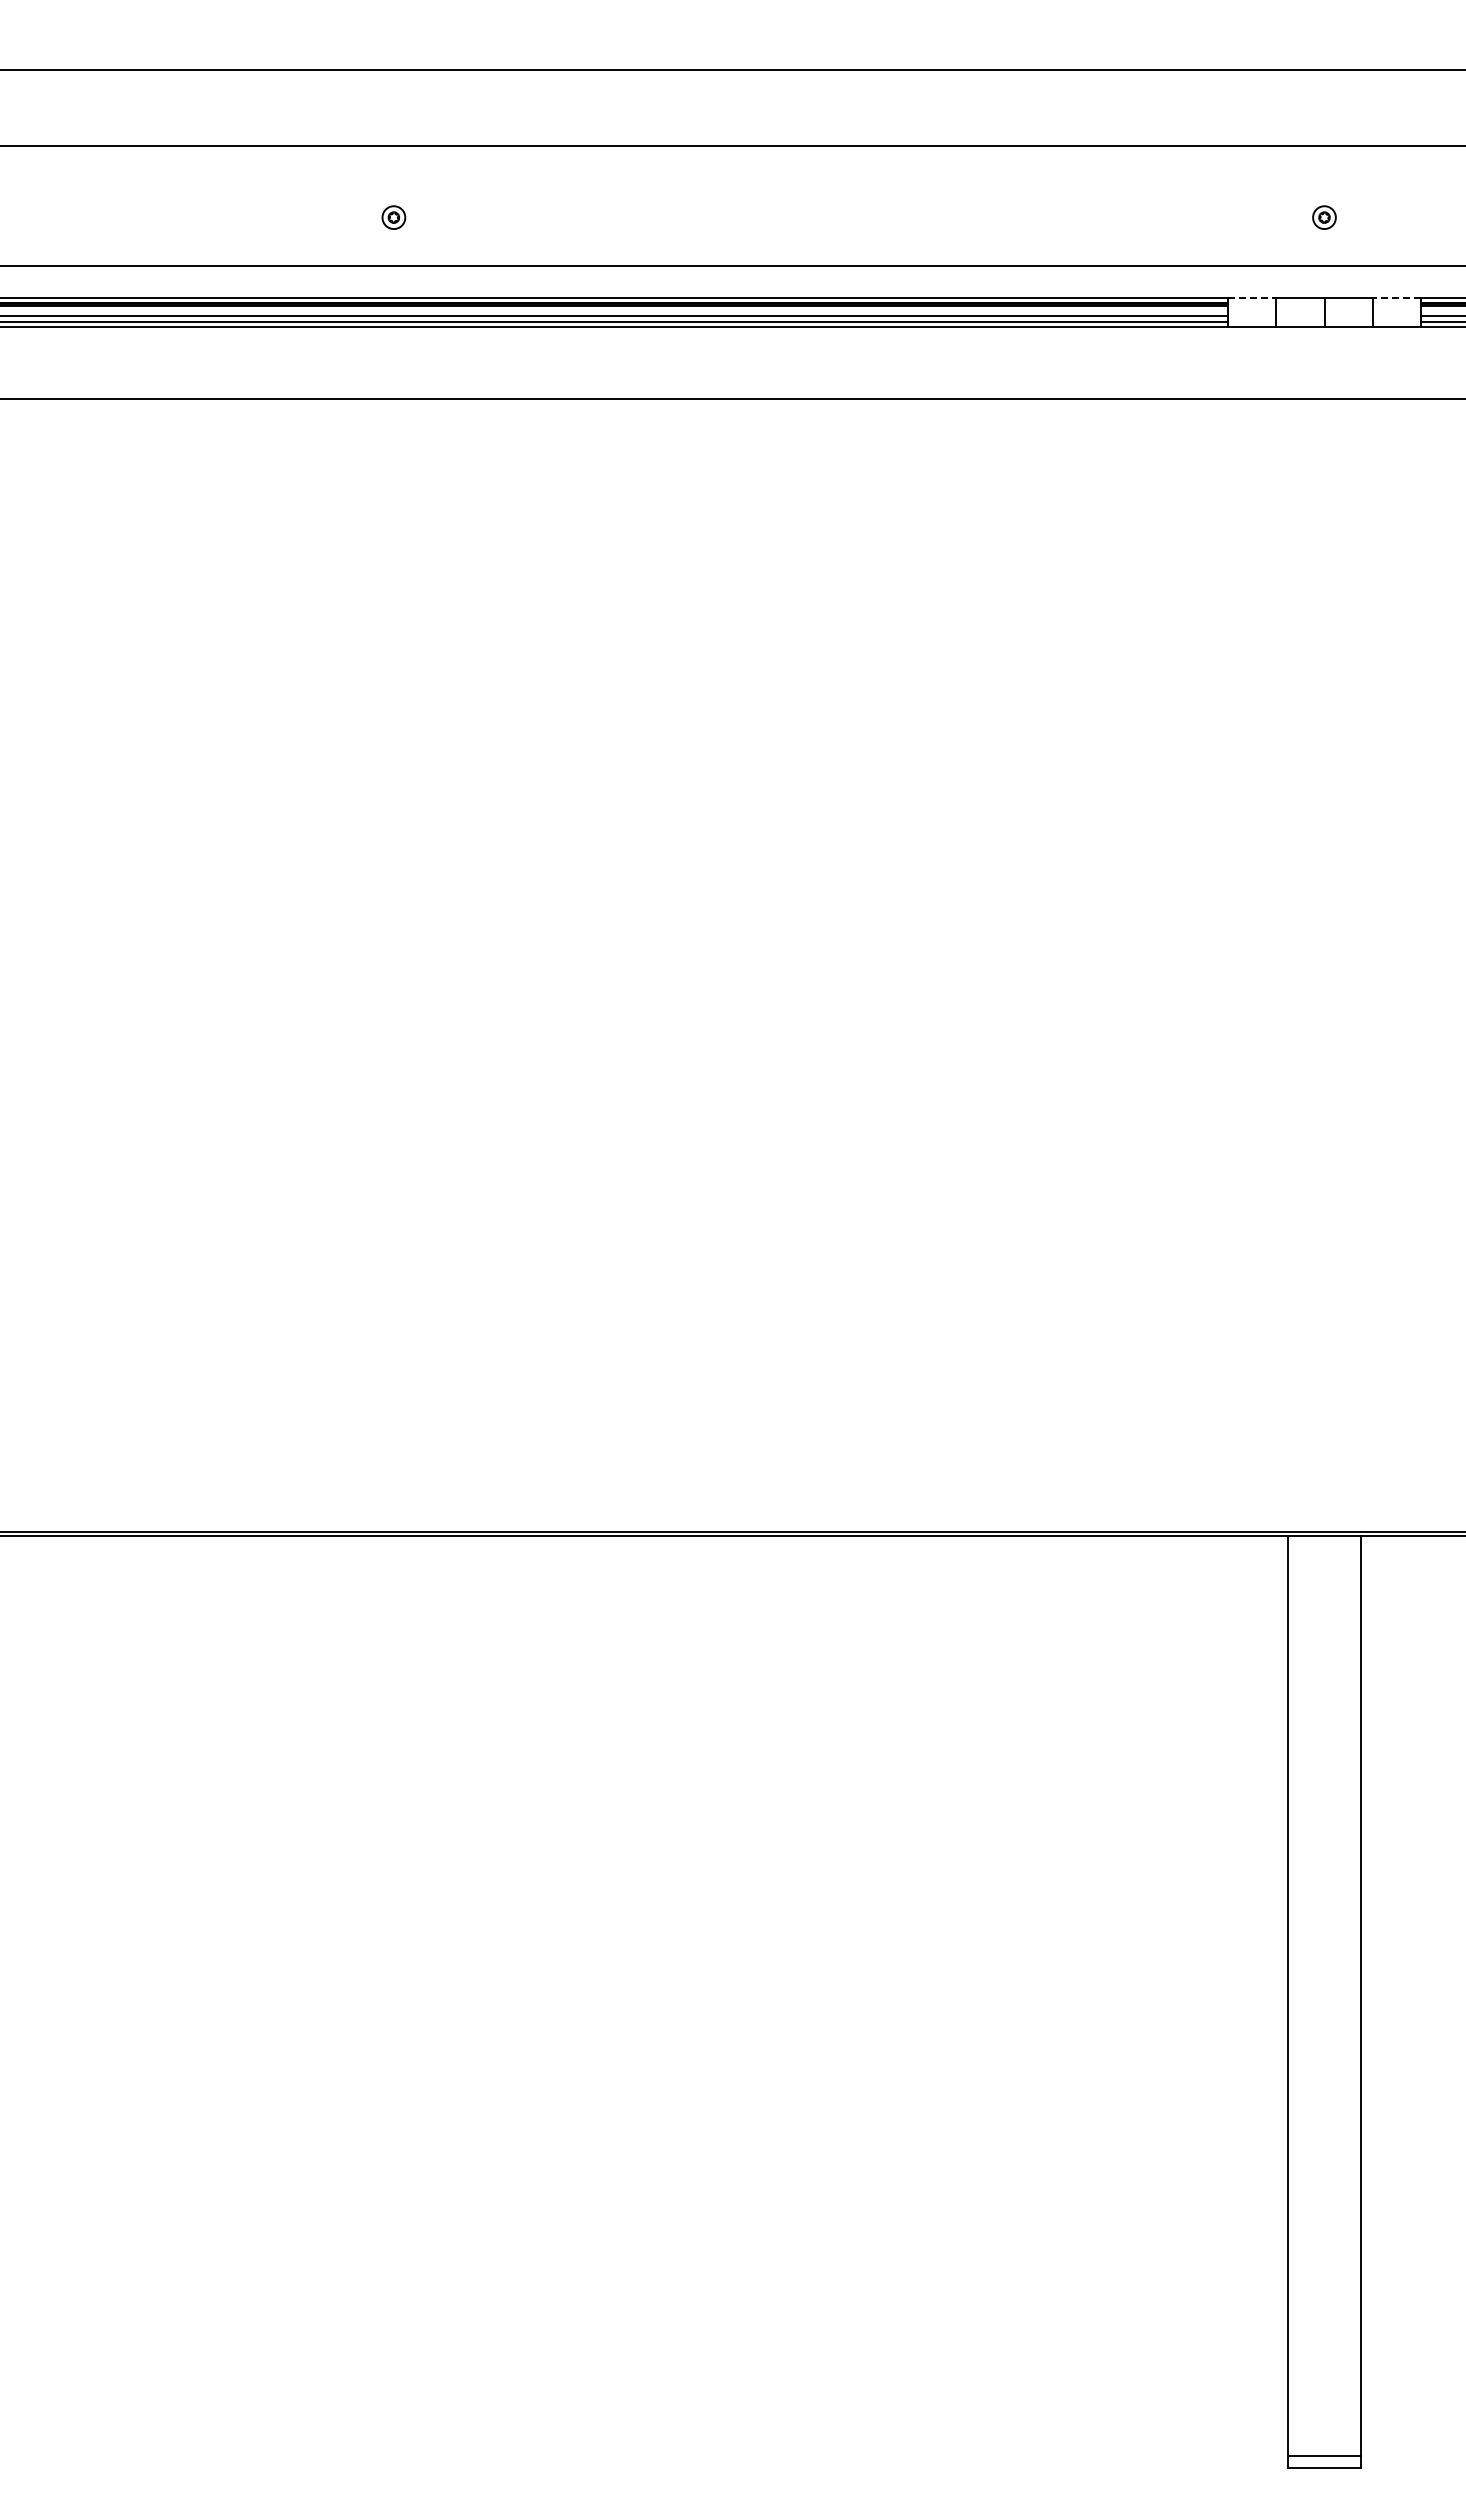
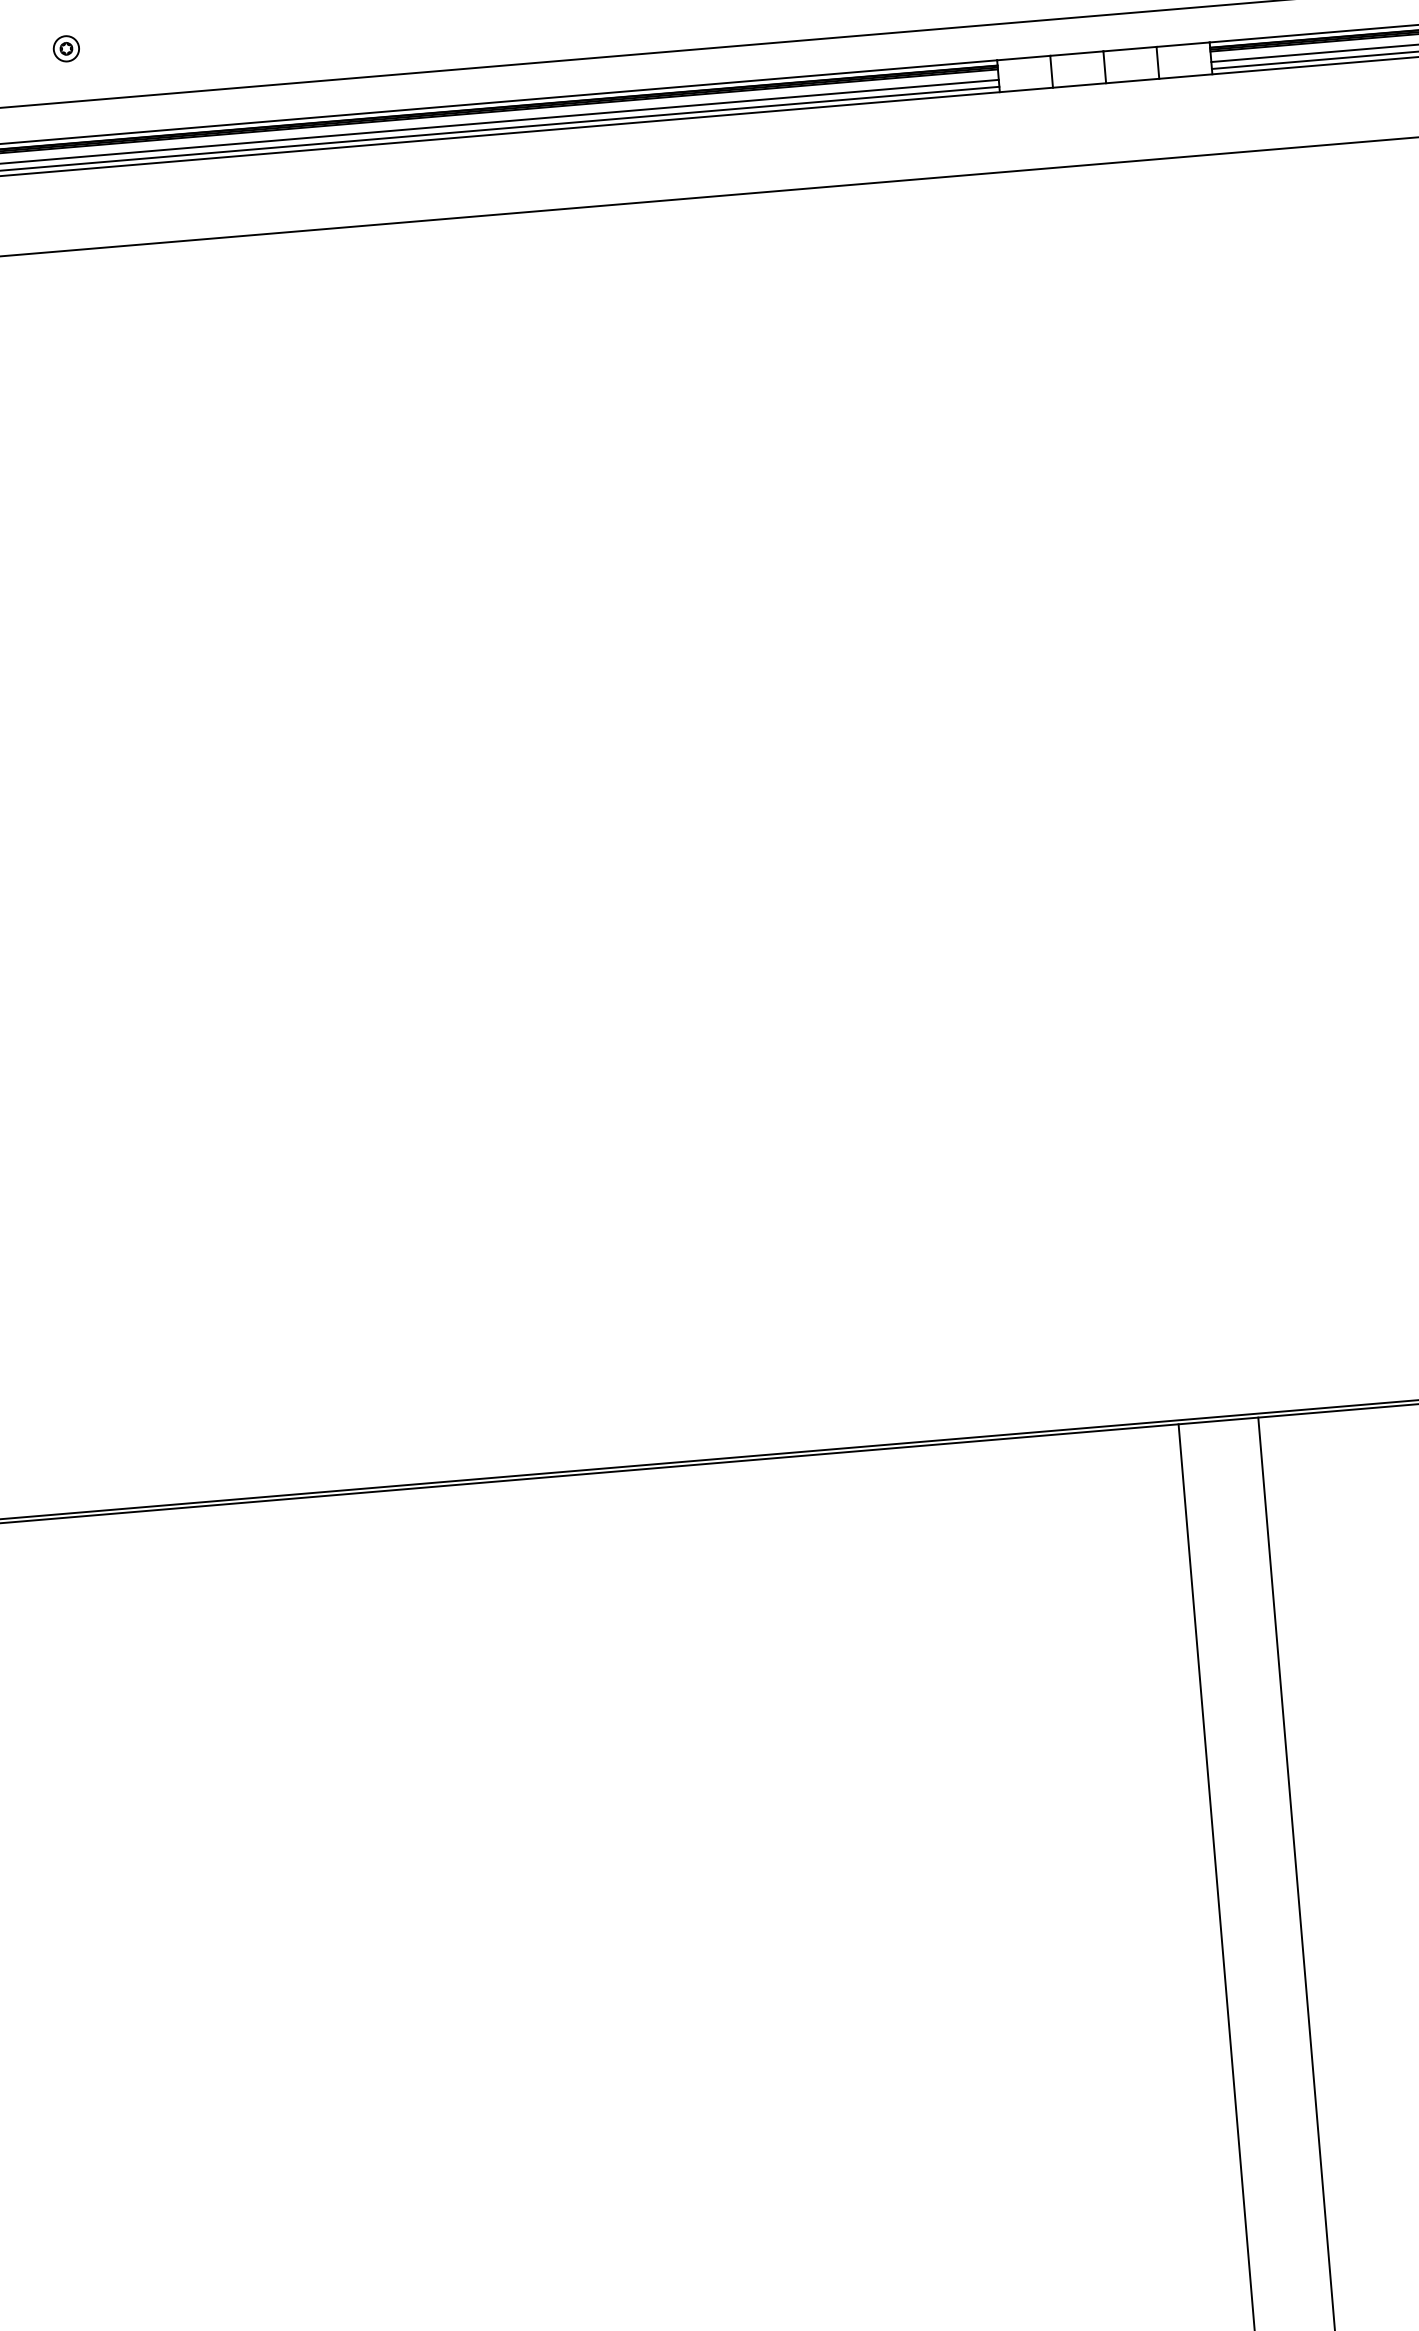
line: (1252, 298) -> (1023, 58), dashed -> solid
line: (1396, 298) -> (1183, 45), dashed -> solid

